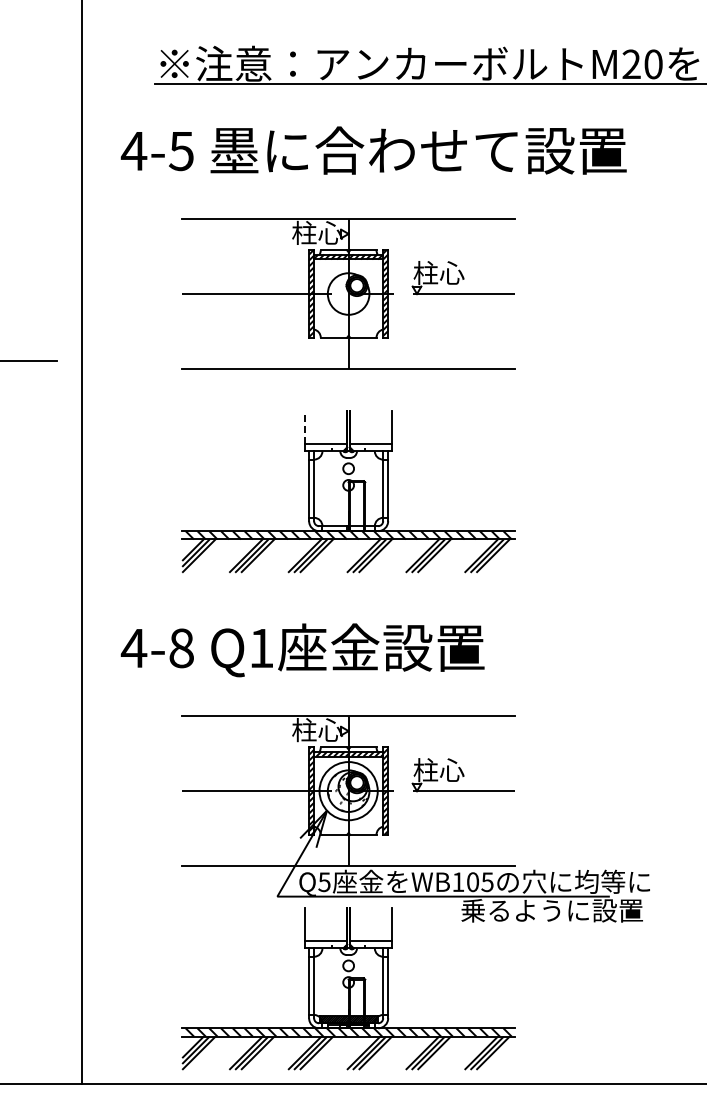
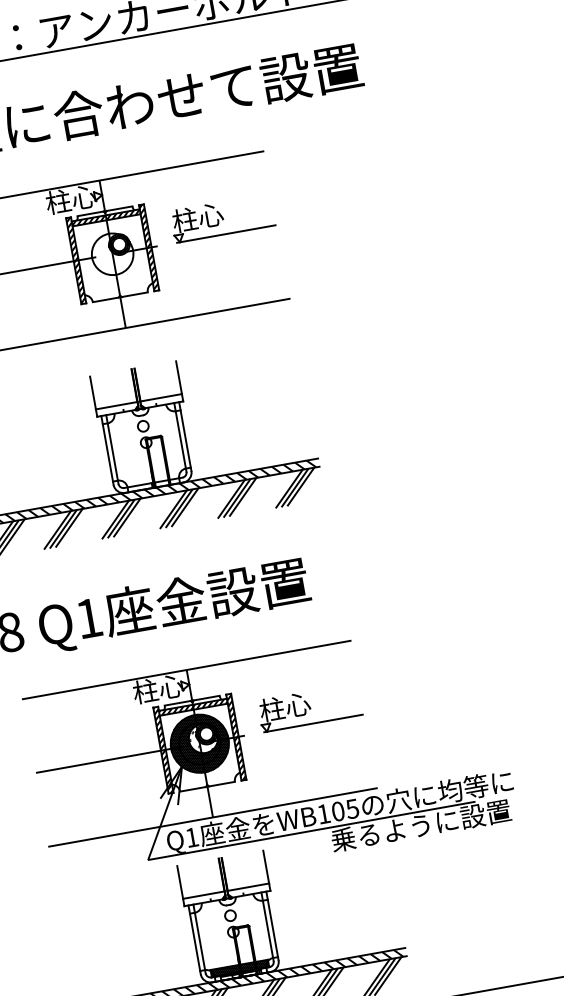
line: (304, 427) -> (92, 393), dashed -> solid
hatch: (348, 791) -> (199, 744), added
text: (324, 882) -> (192, 837), Q5 -> Q1

